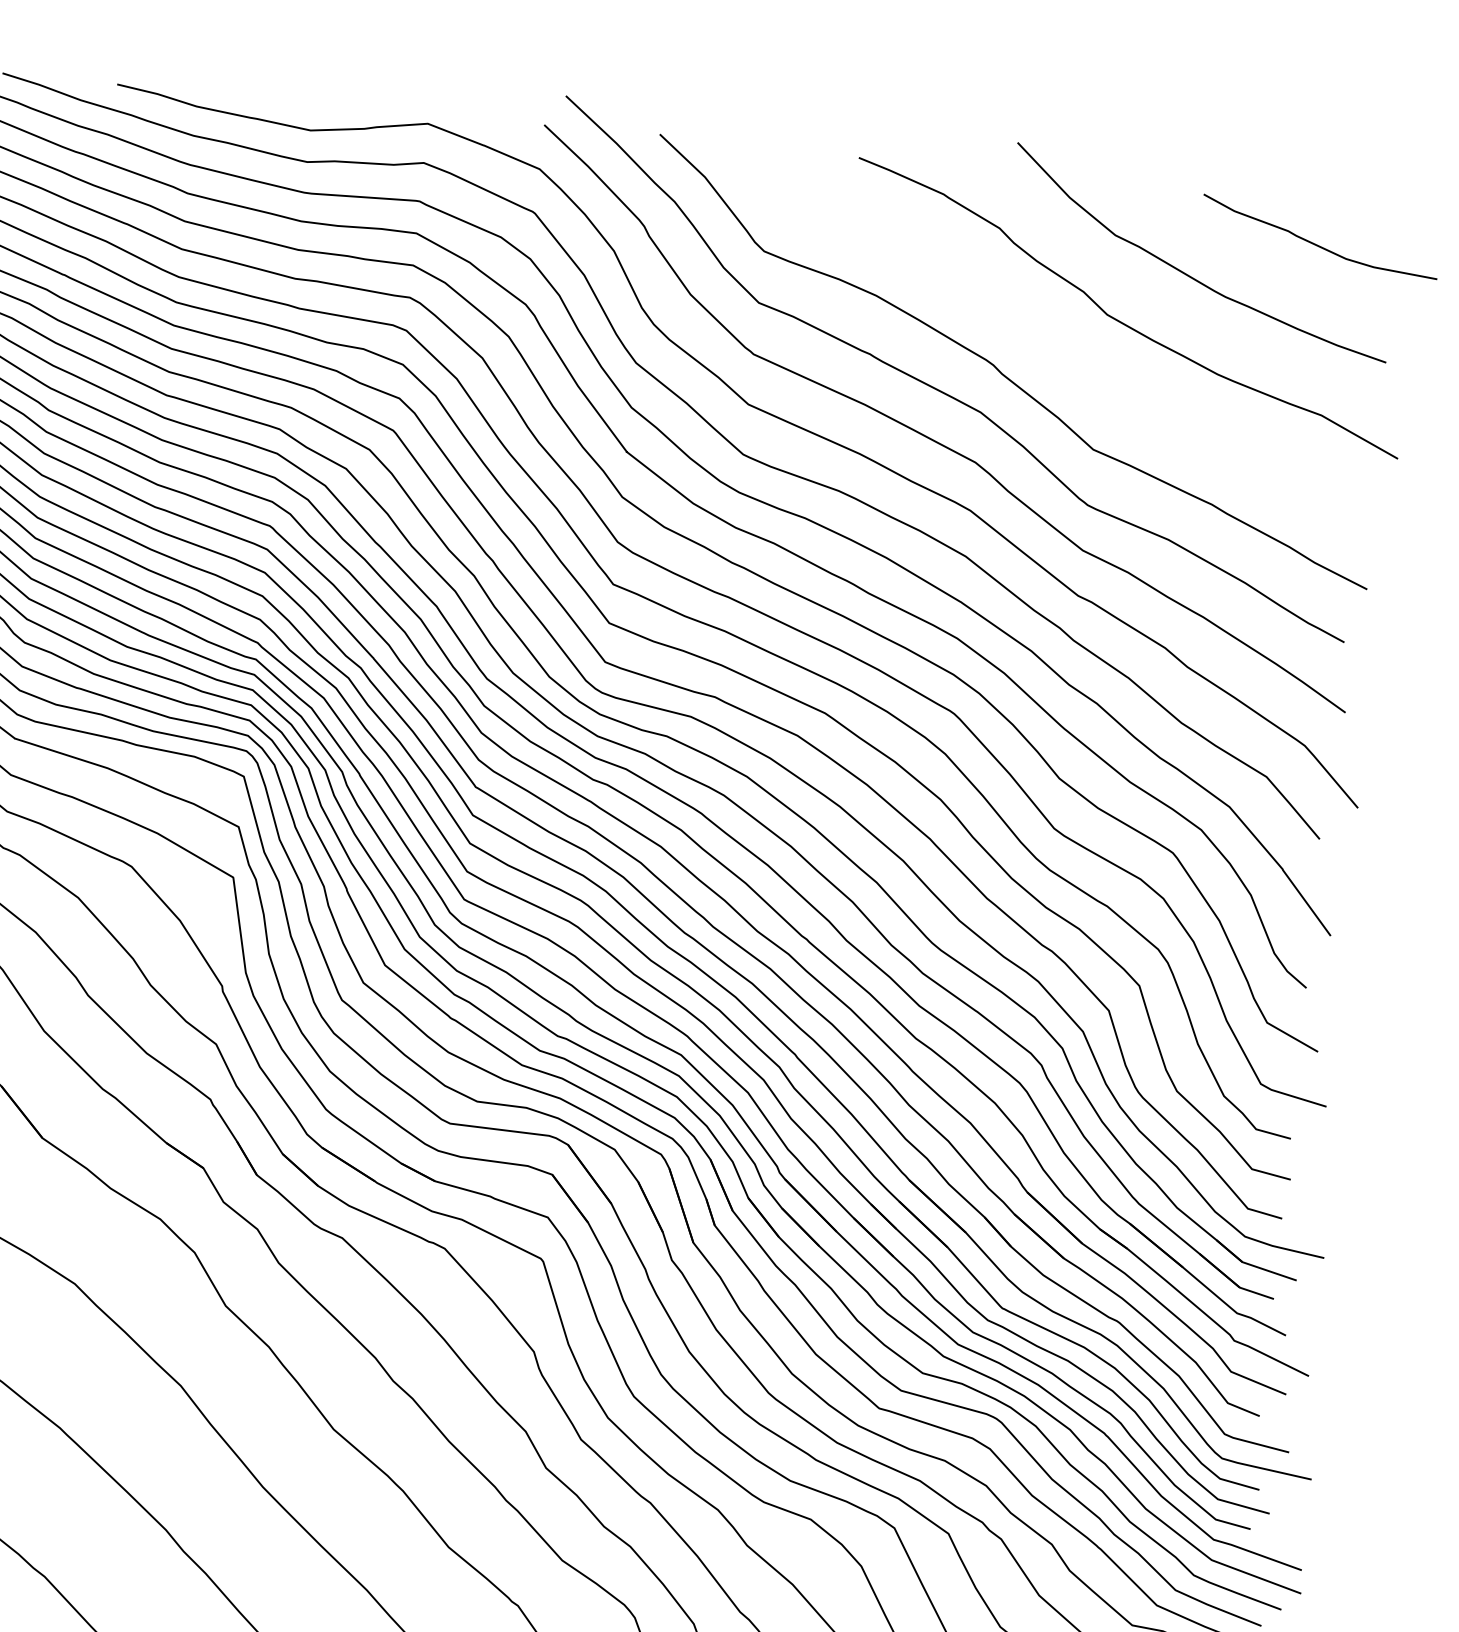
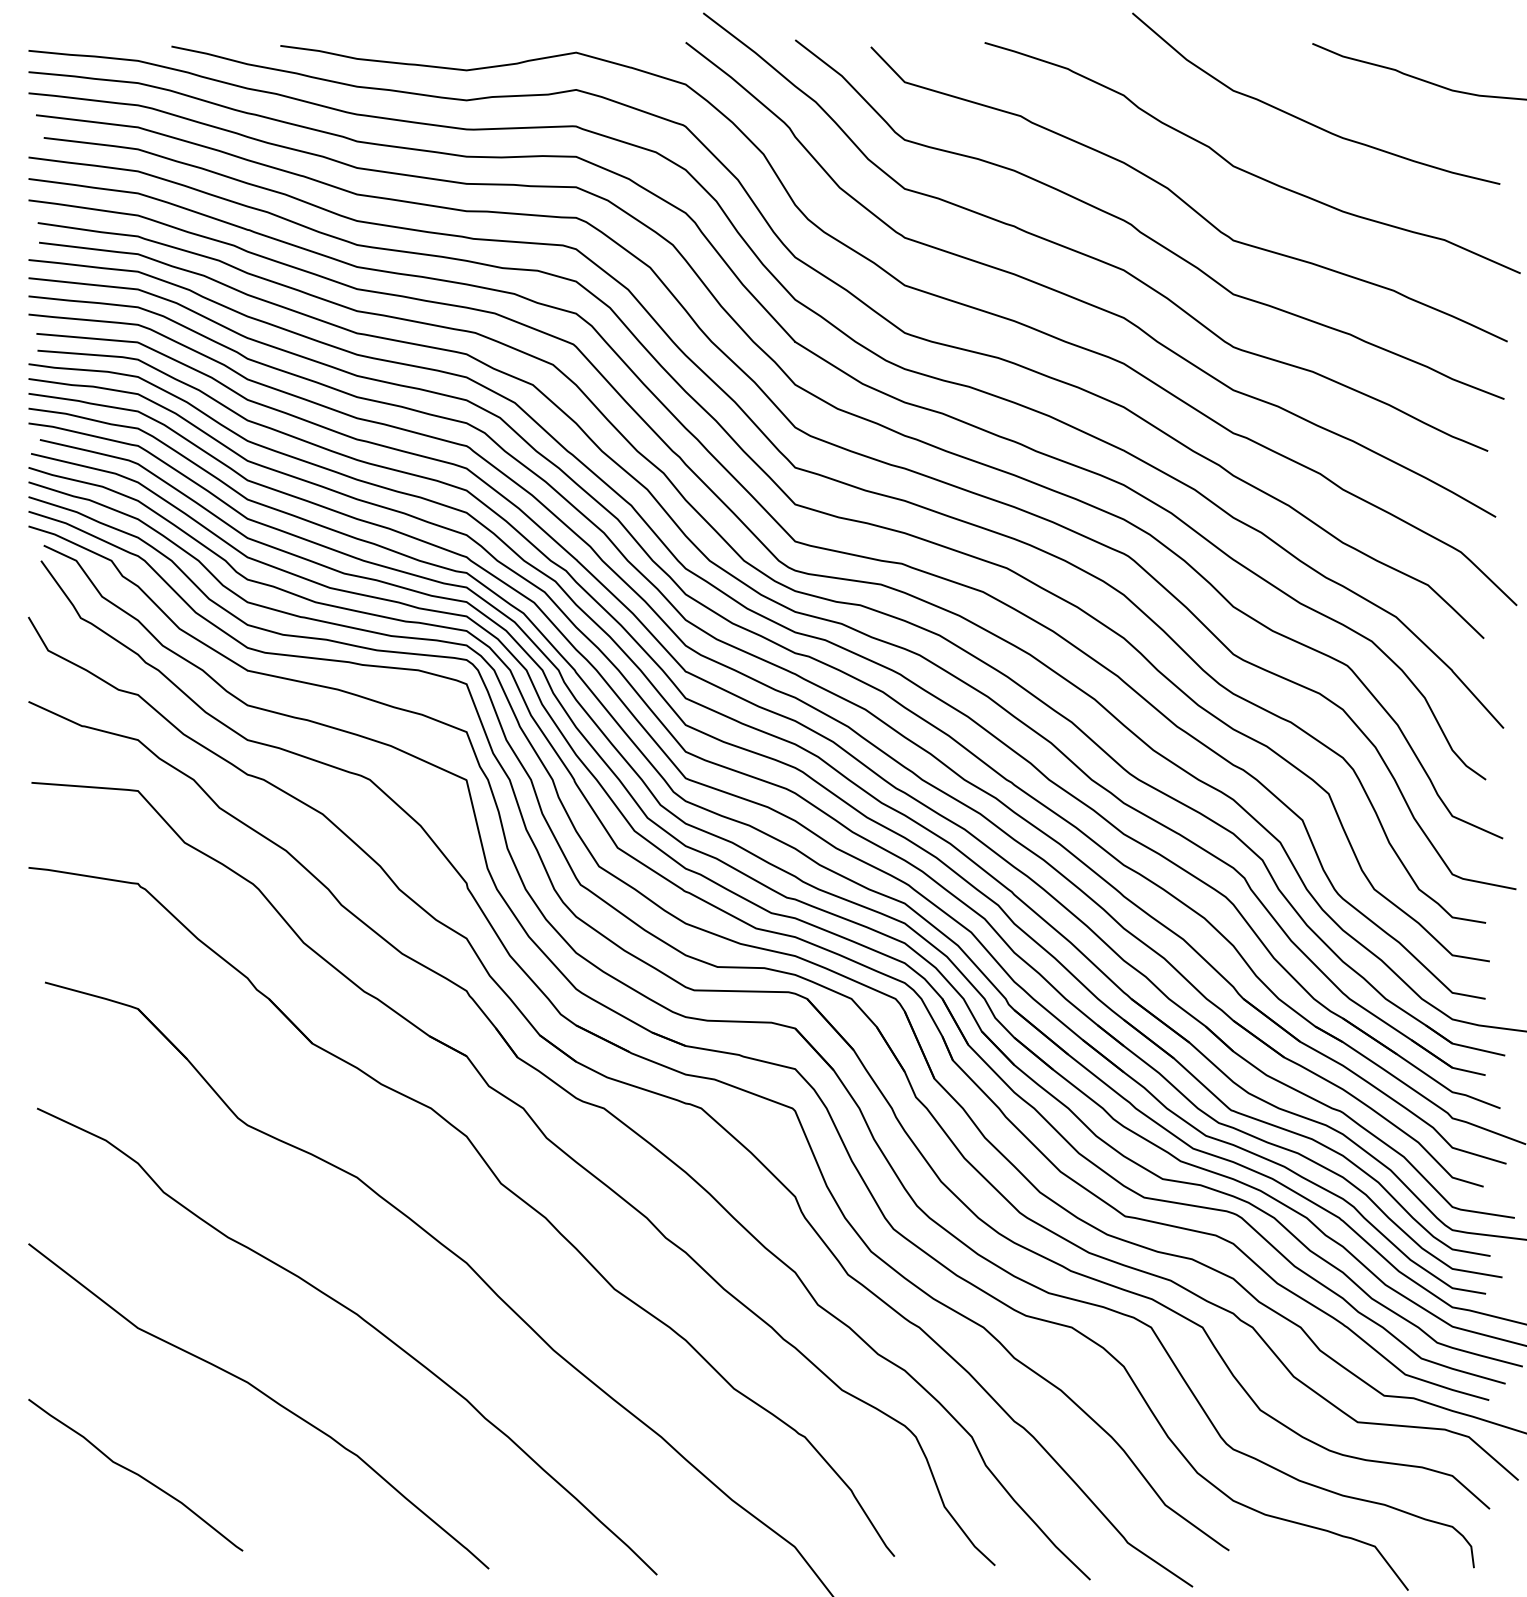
curve: (1052, 345) -> (1184, 200), added

